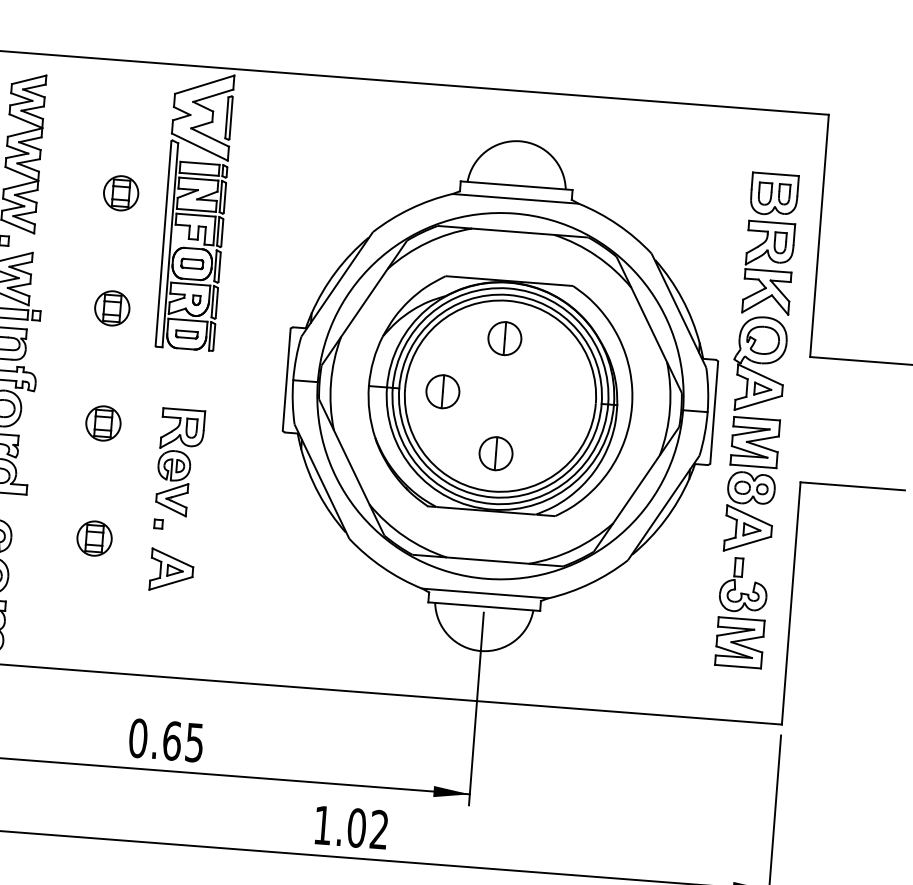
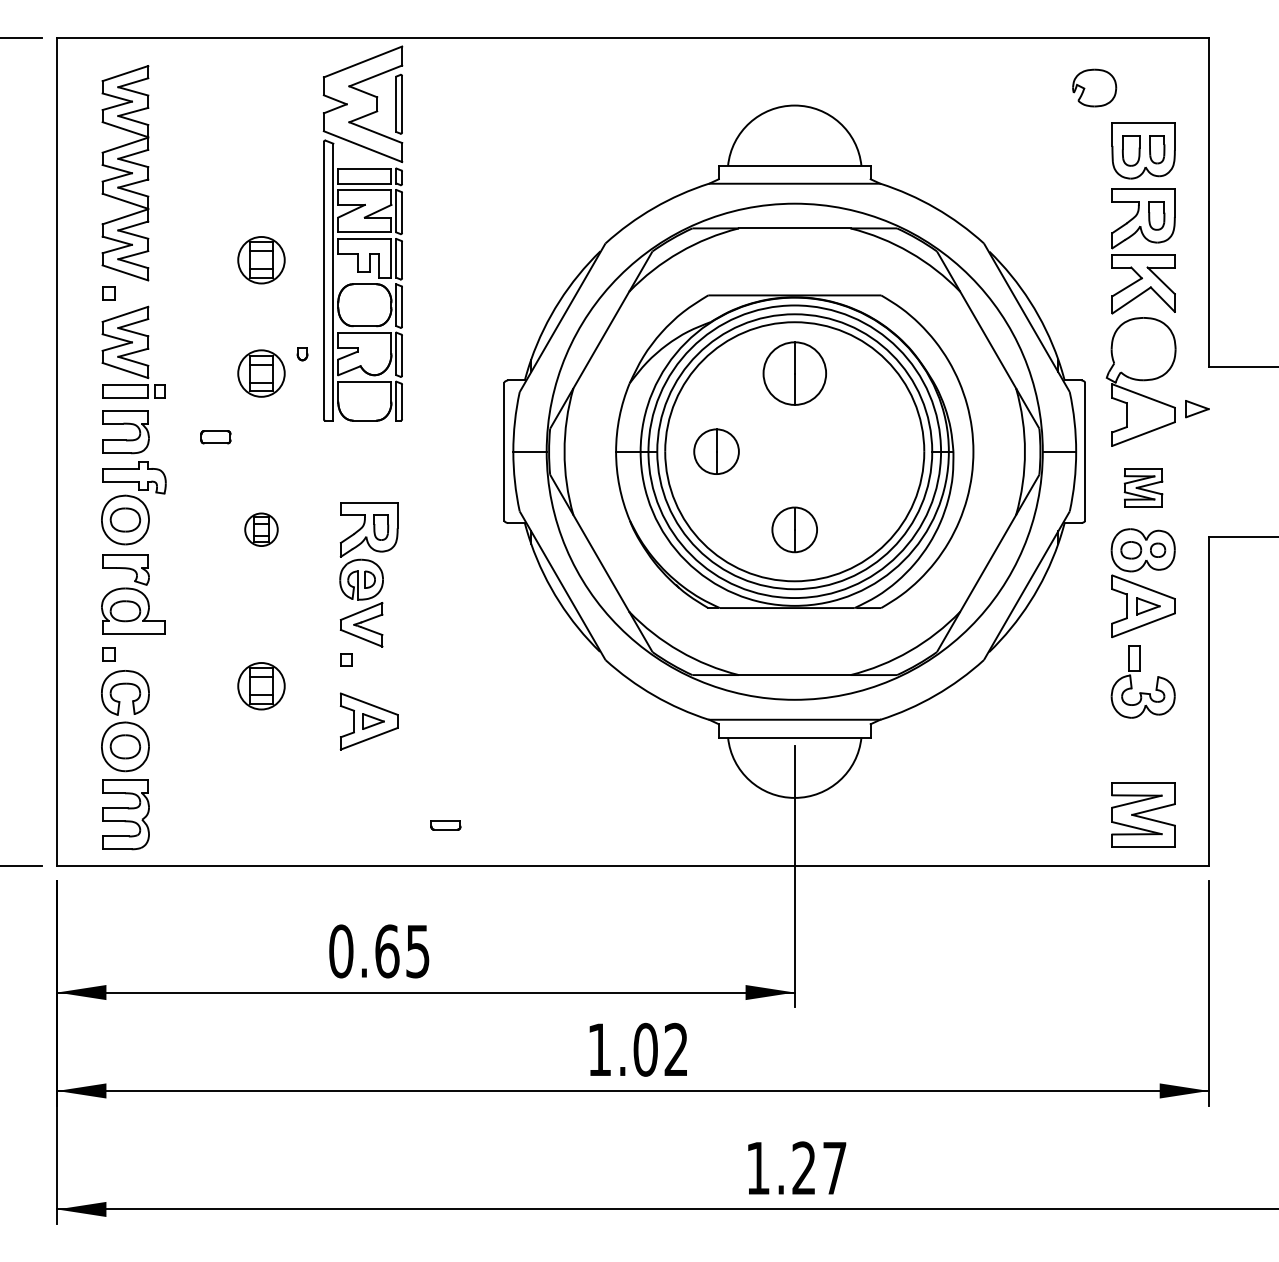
part: (121, 193) -> (261, 260), moved
part: (191, 264) -> (215, 437), moved
part: (196, 300) -> (302, 354), moved
part: (186, 334) -> (445, 825), moved
part: (504, 338) -> (794, 373), size x1.4
part: (763, 339) -> (1094, 87), moved
part: (762, 389) -> (1197, 409), moved
part: (103, 423) -> (261, 529), size x0.7
part: (755, 442) -> (1143, 487), size x0.6
part: (739, 642) -> (1143, 814), moved

